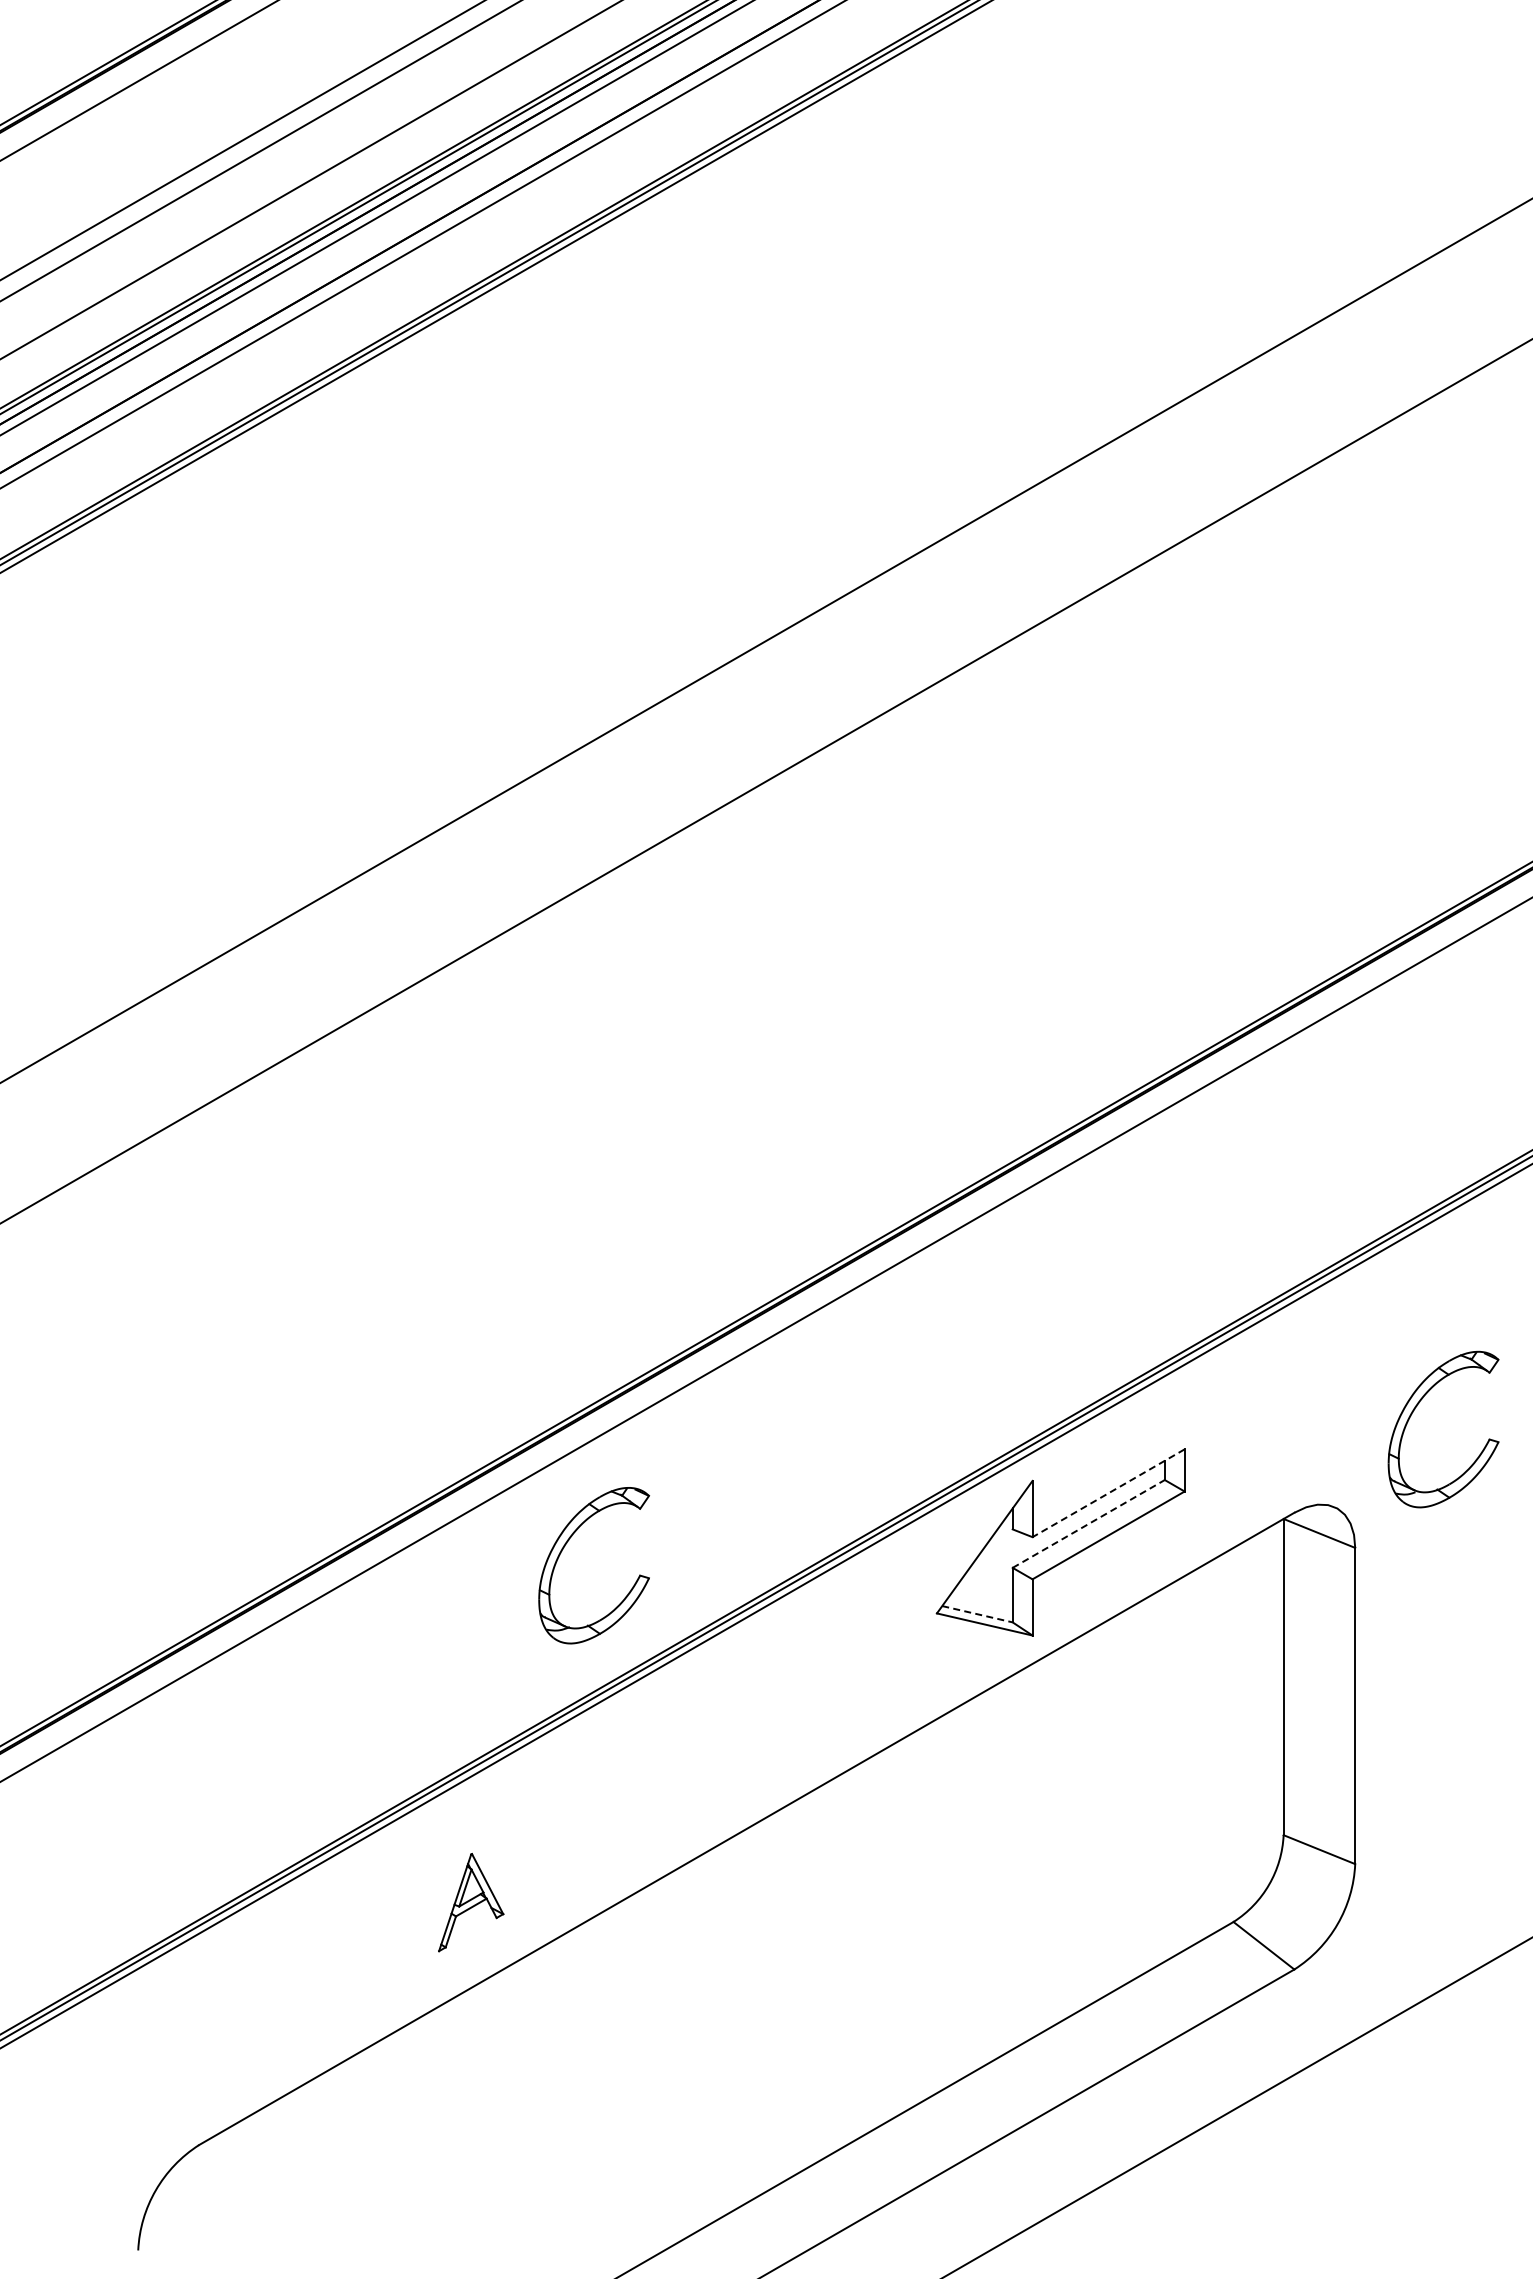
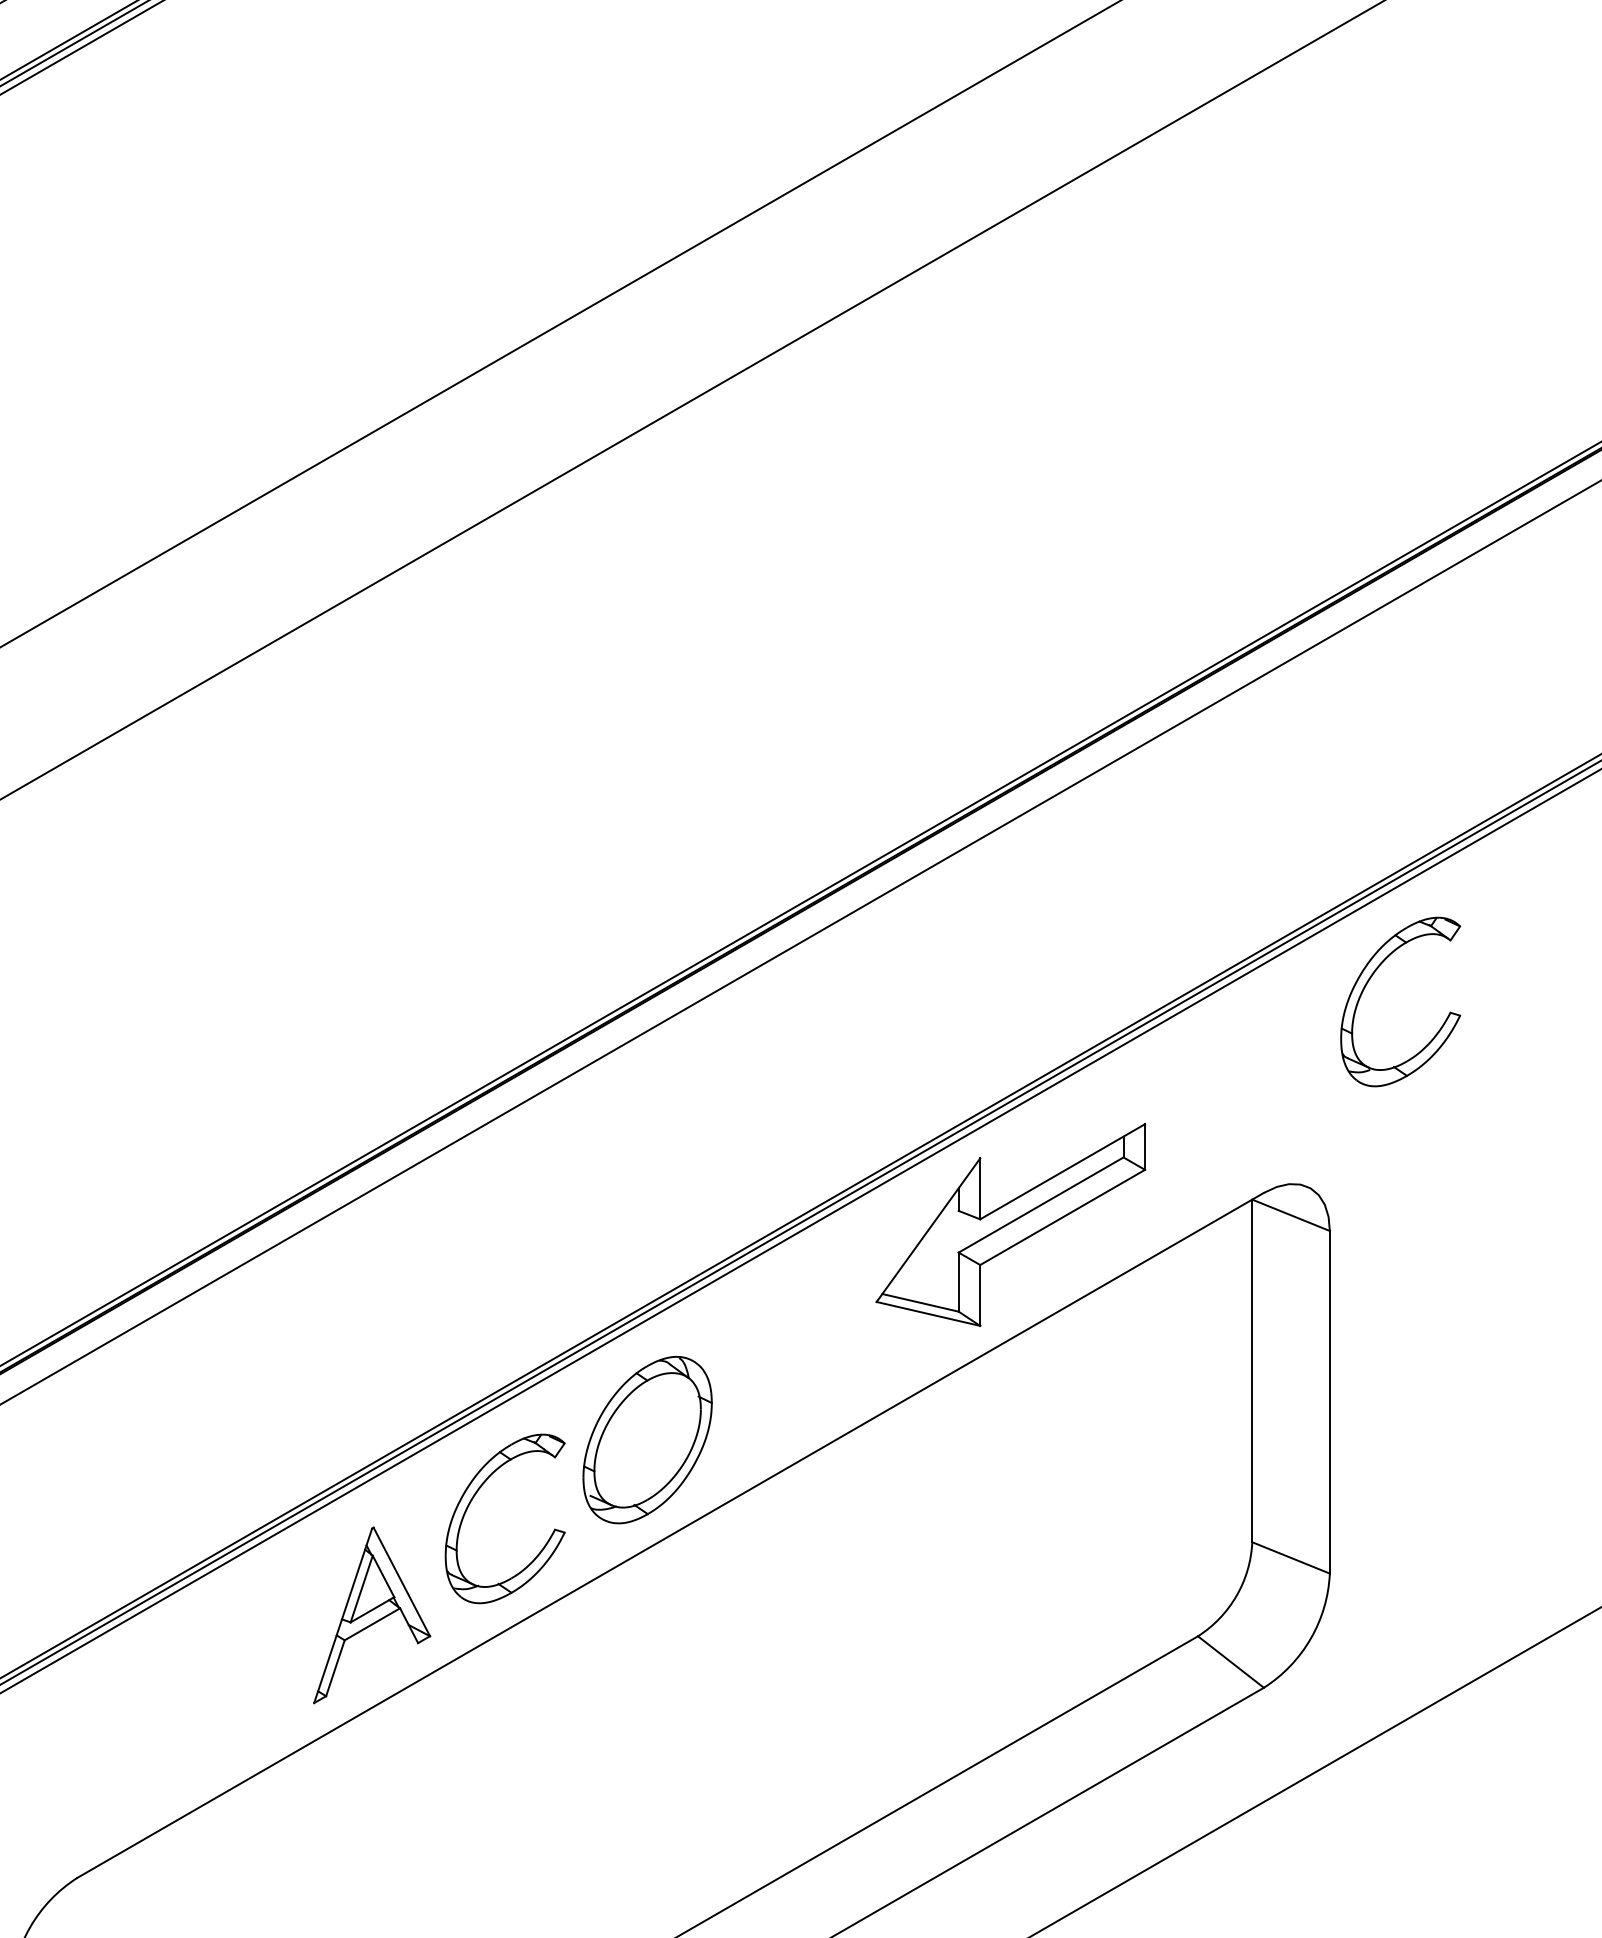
part: (1415, 1409) -> (1370, 980), moved
line: (1108, 1493) -> (1062, 1172), dashed -> solid
line: (1088, 1523) -> (1040, 1204), dashed -> solid
part: (565, 1546) -> (474, 1498), moved
line: (977, 1614) -> (920, 1303), dashed -> solid
part: (725, 1740) -> (647, 1439), added
part: (470, 1902) -> (371, 1615), size x1.67

